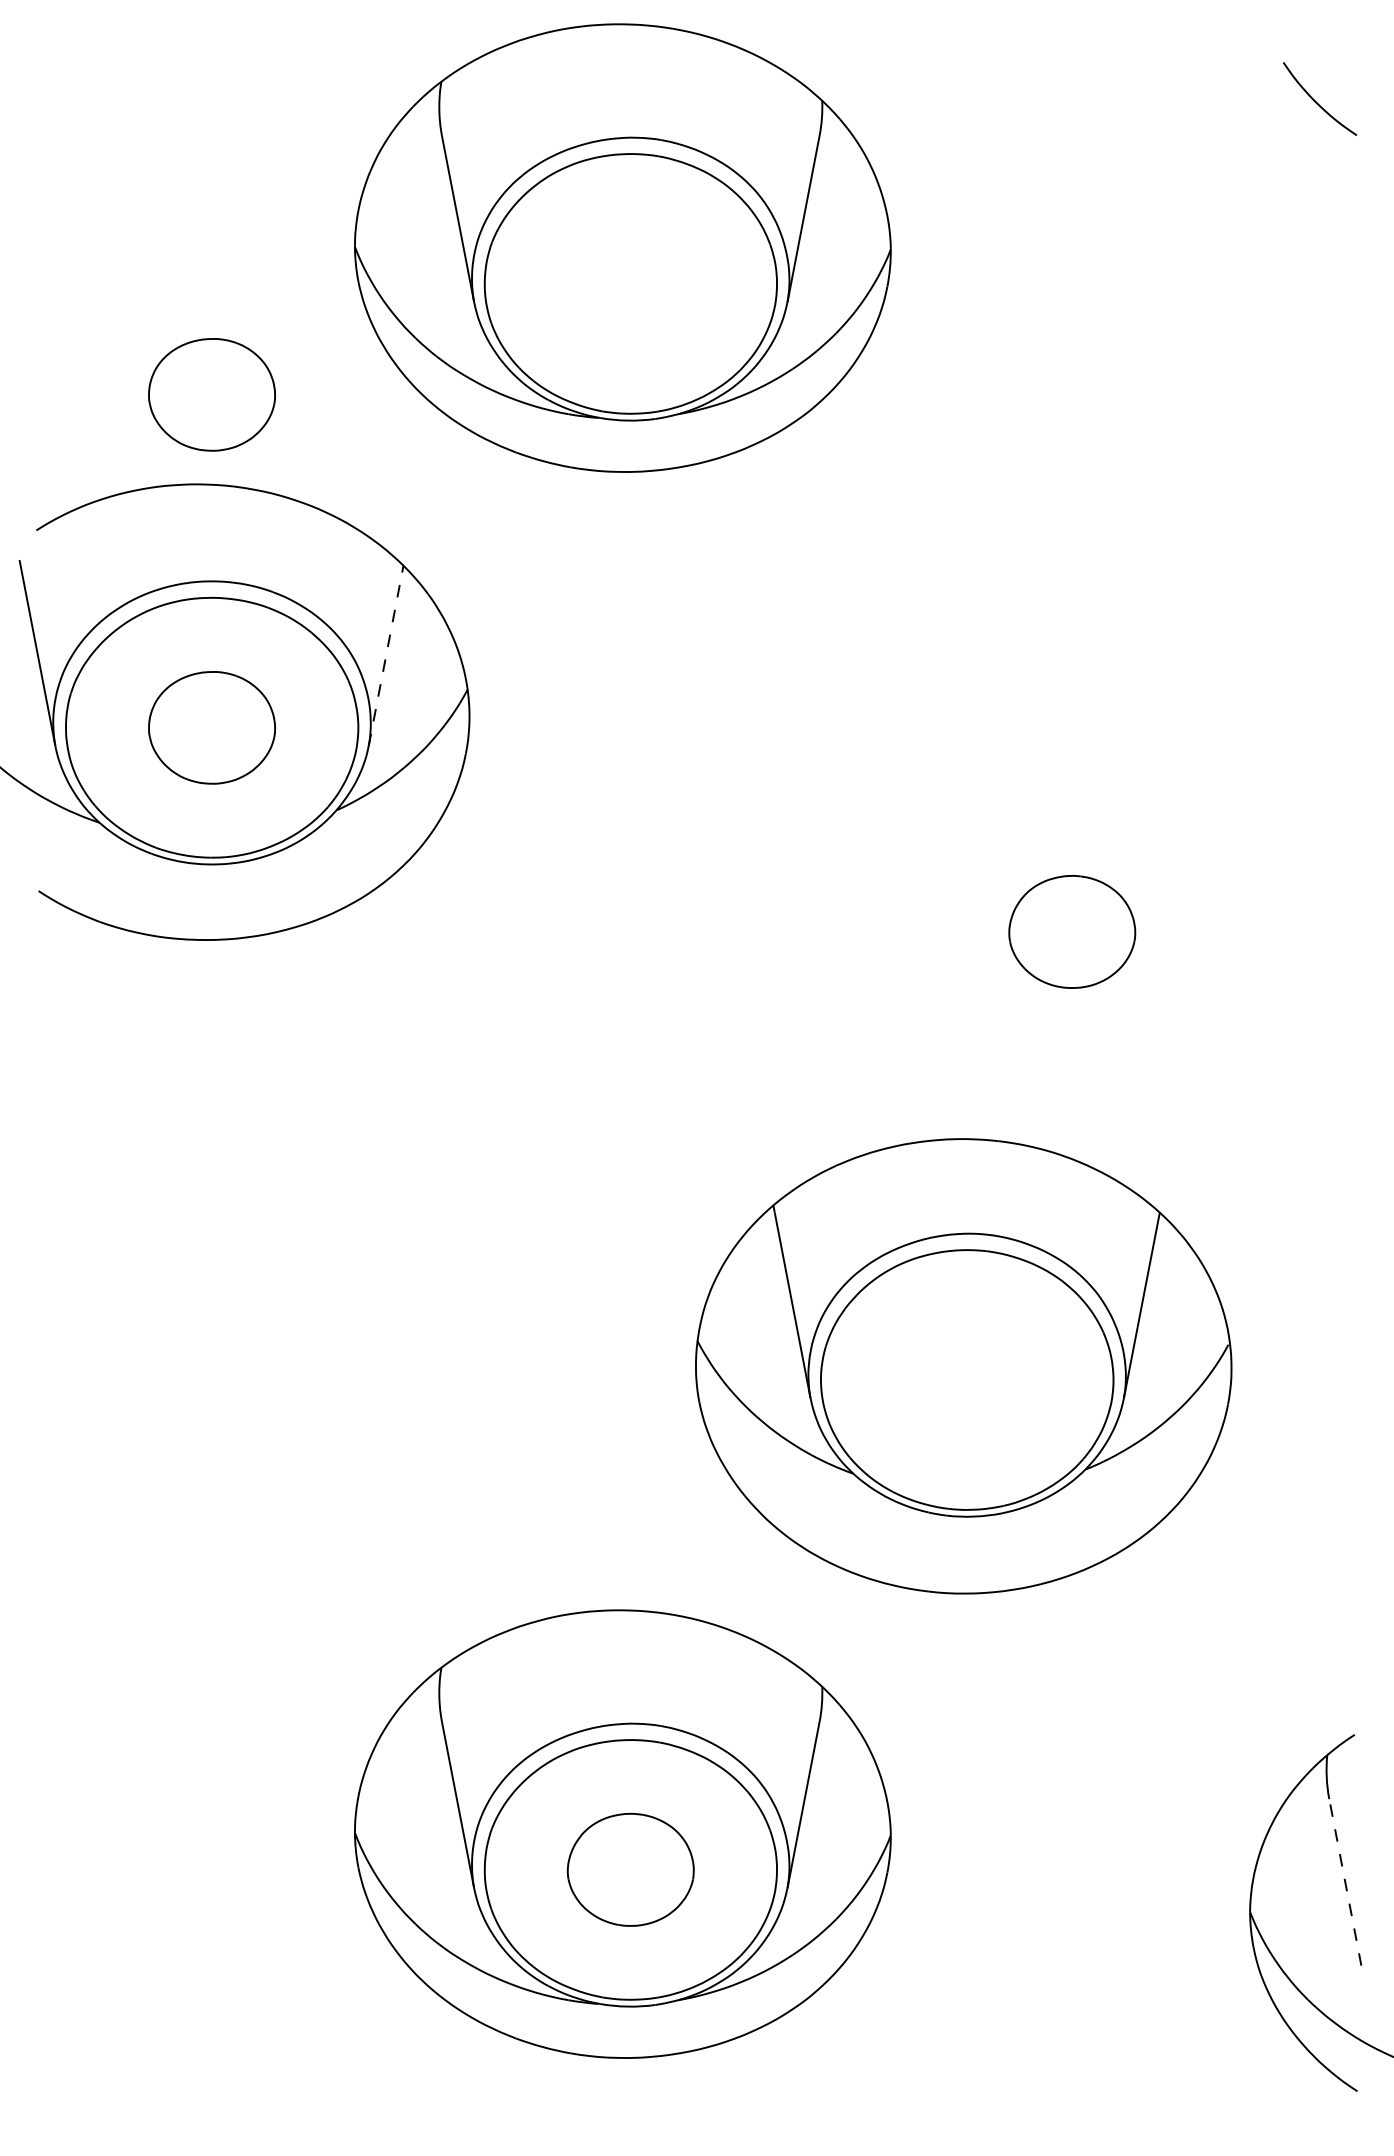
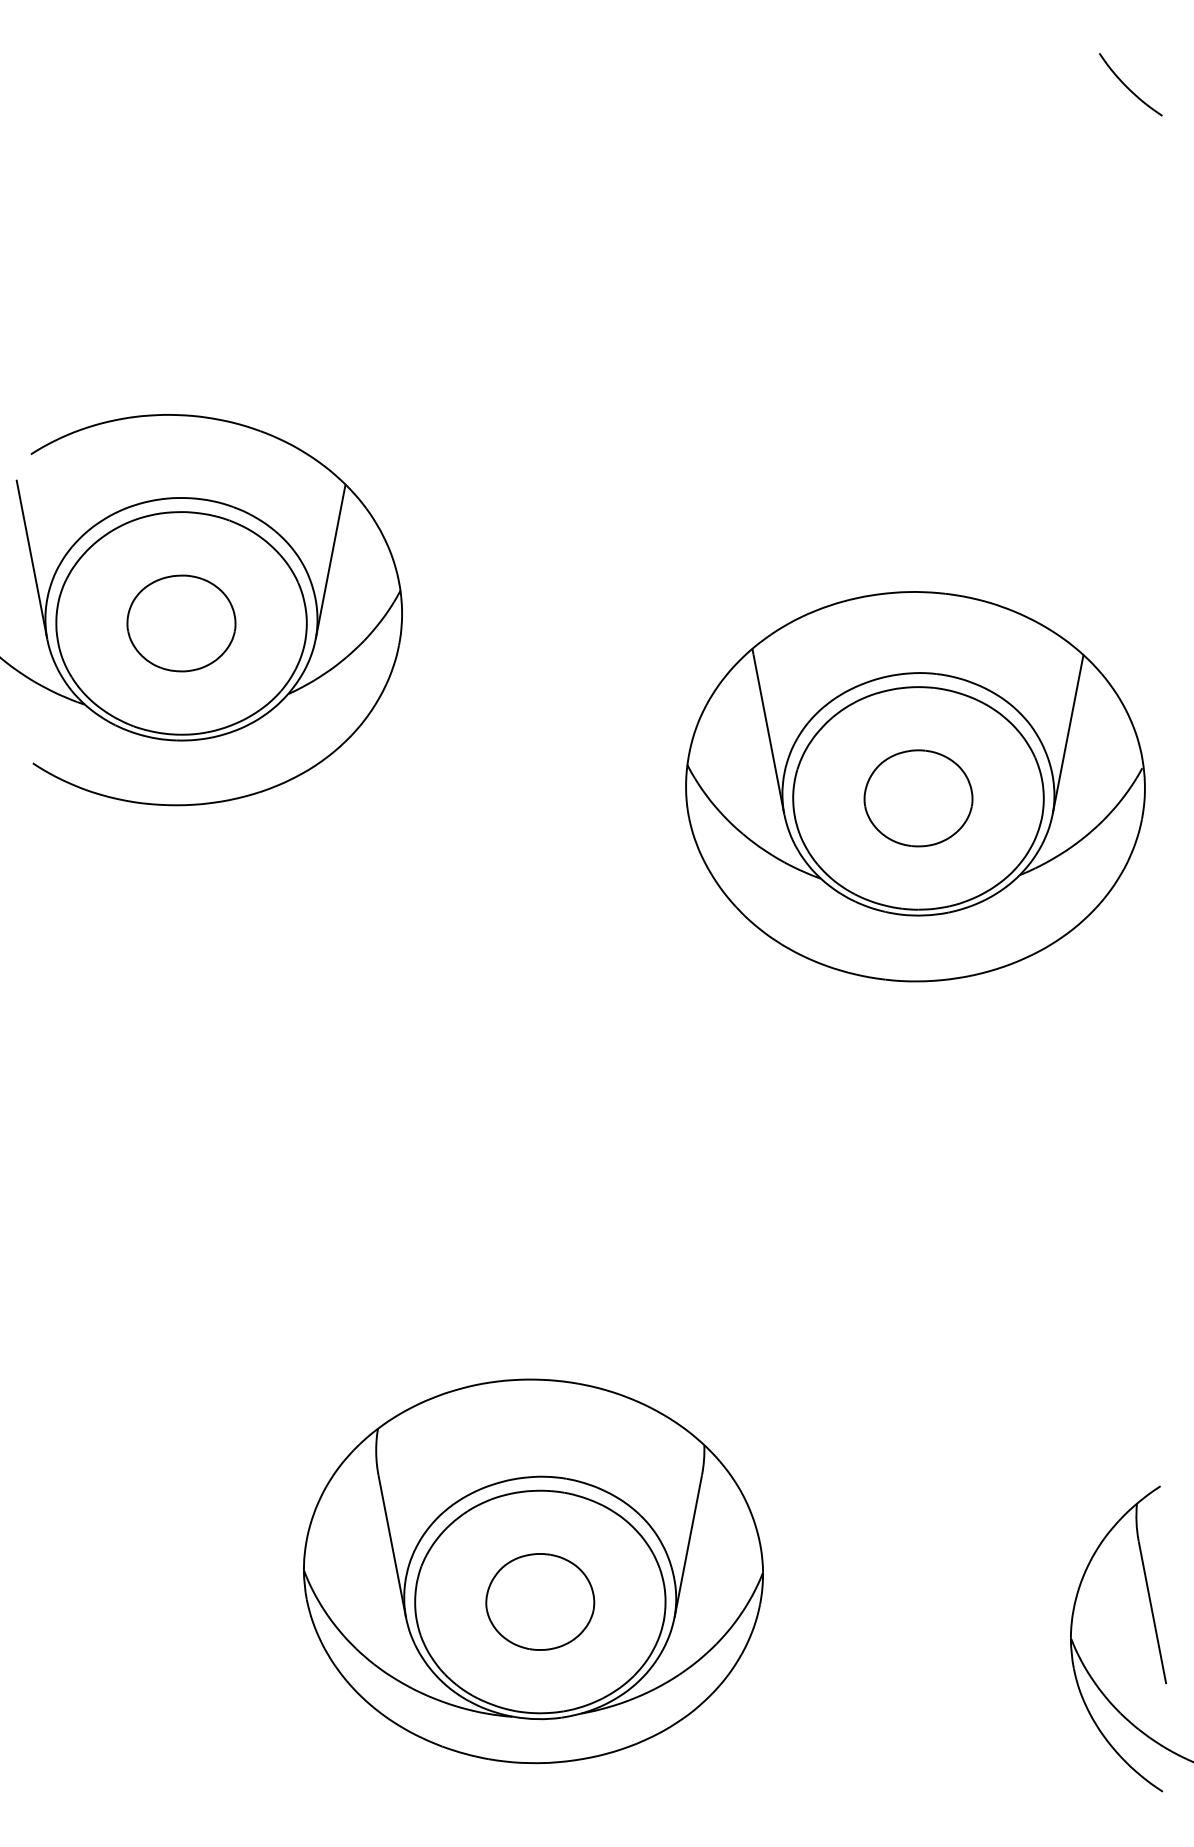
part: (622, 247) -> (533, 211), removed
part: (211, 394) -> (181, 337), removed
line: (386, 656) -> (330, 562), dashed -> solid
part: (963, 1366) -> (915, 786), moved
line: (1345, 1882) -> (1152, 1612), dashed -> solid

